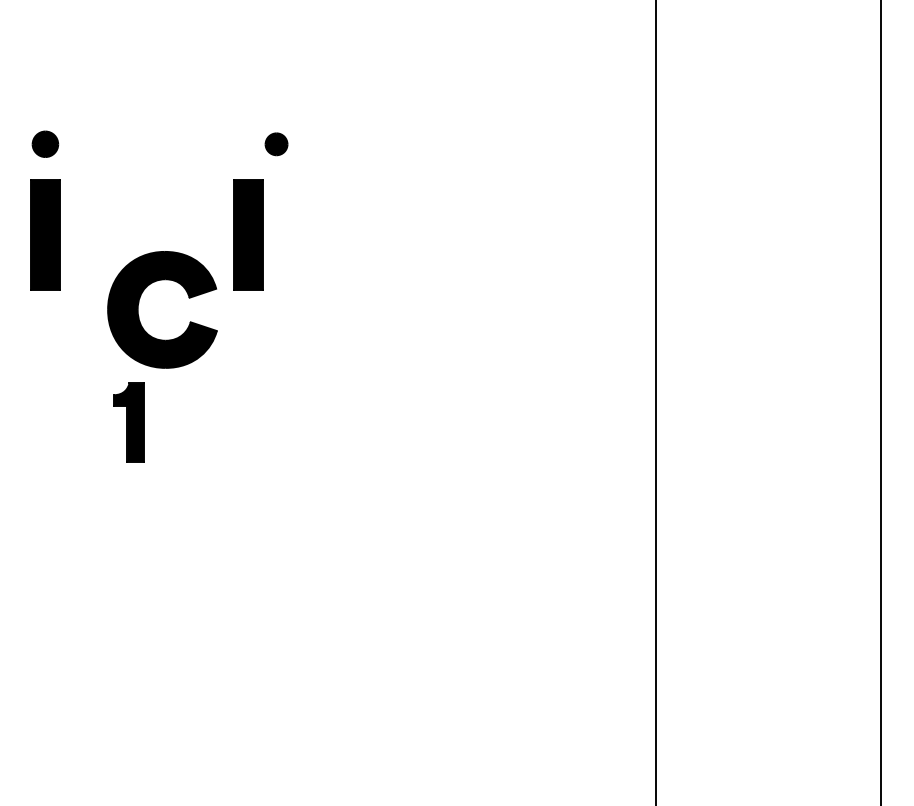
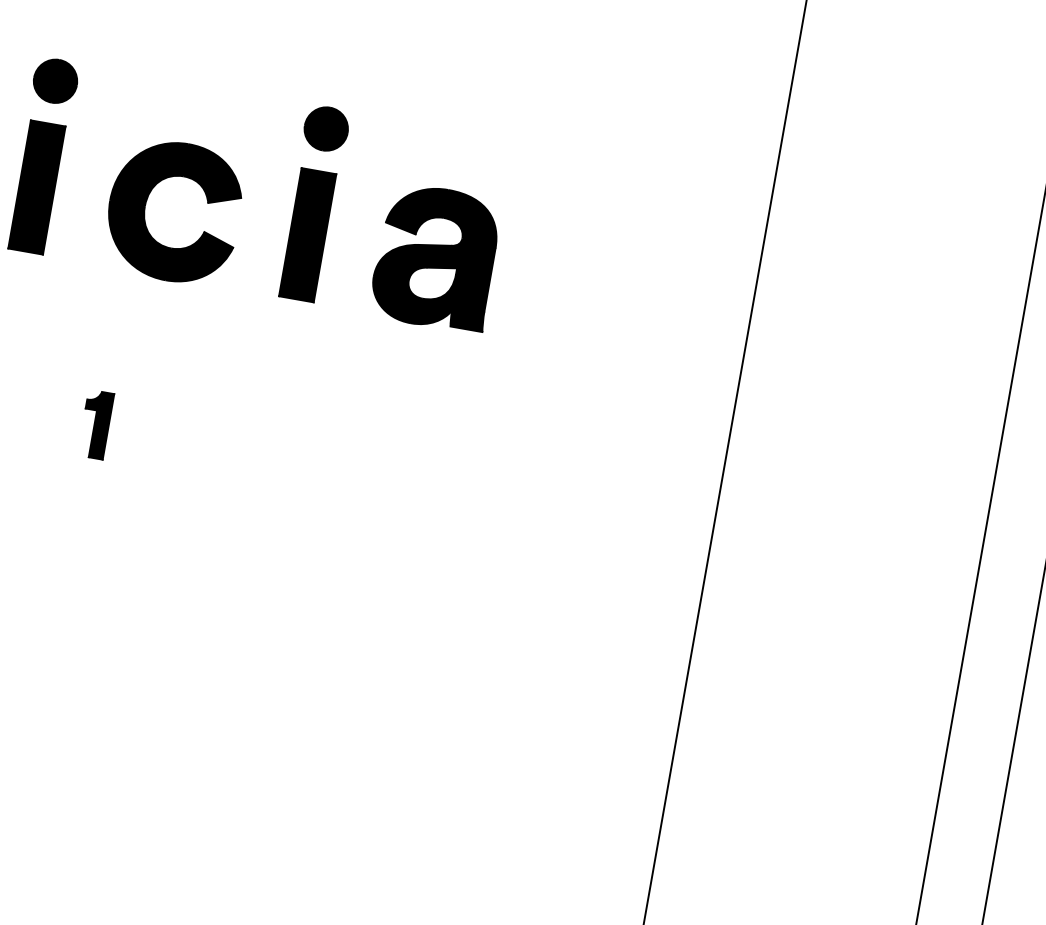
part: (45, 144) -> (55, 81), size x1.43
part: (276, 144) -> (326, 129), size x1.67
part: (248, 234) -> (307, 234), moved
part: (386, 234) -> (436, 257), added
part: (139, 303) -> (148, 199), moved
part: (128, 422) -> (95, 424), size x0.71

